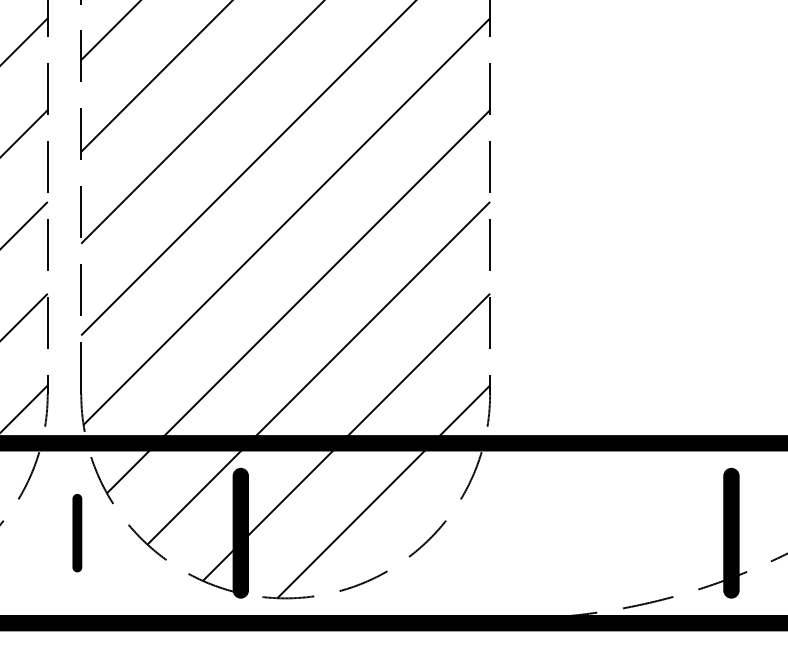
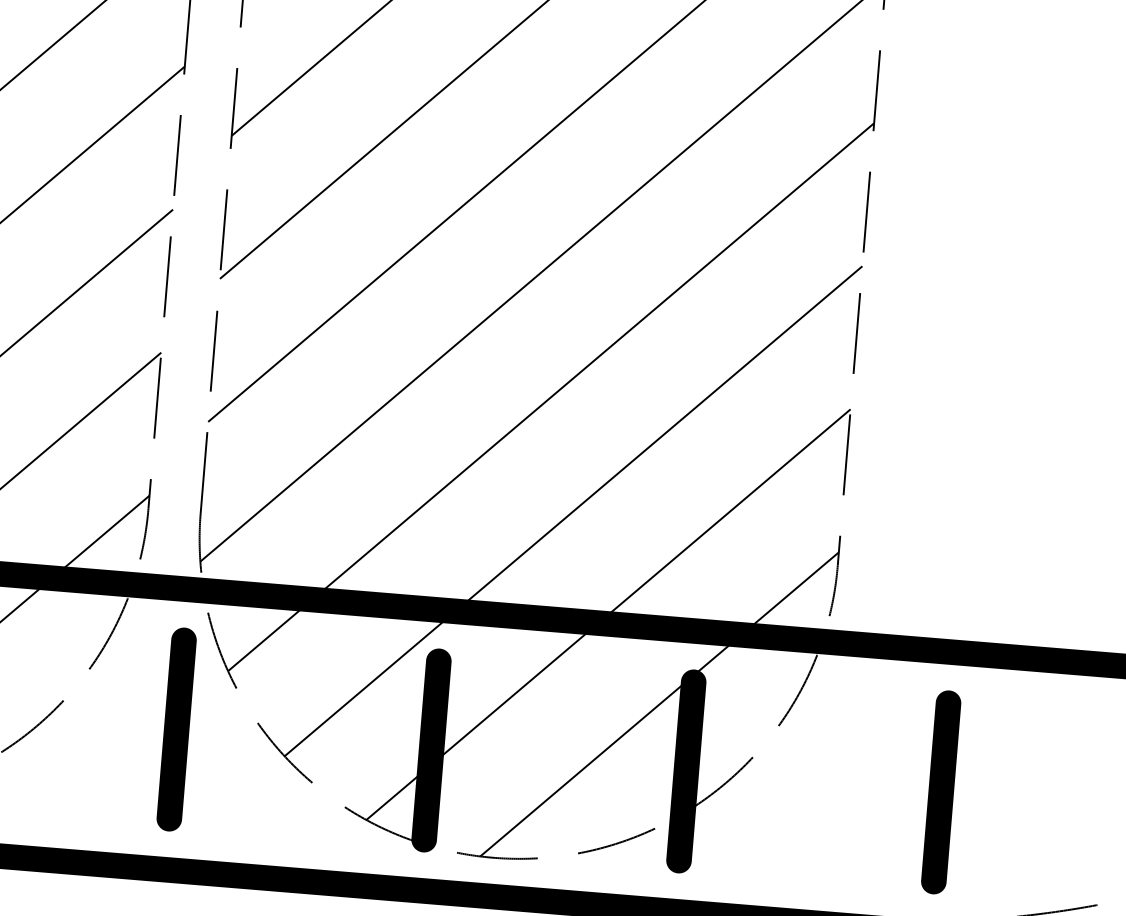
part: (77, 532) -> (177, 728), size x1.67
fill: (404, 532) -> (686, 770), added
part: (567, 532) -> (940, 791), added

